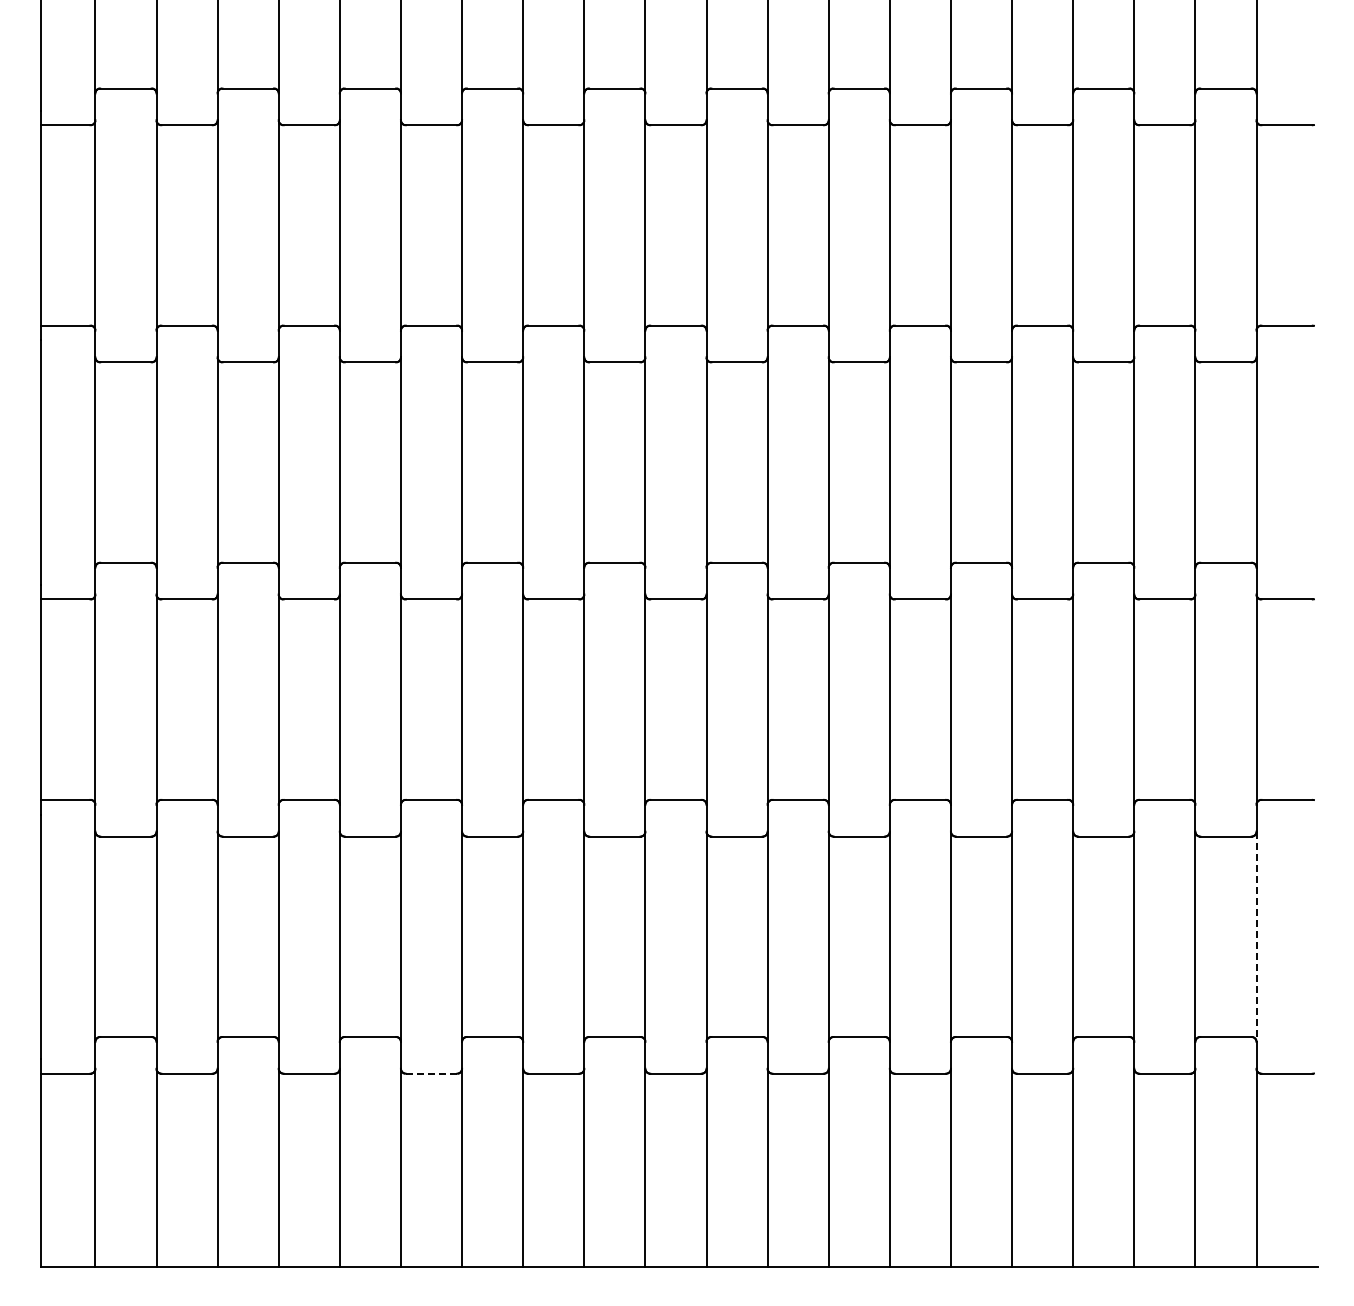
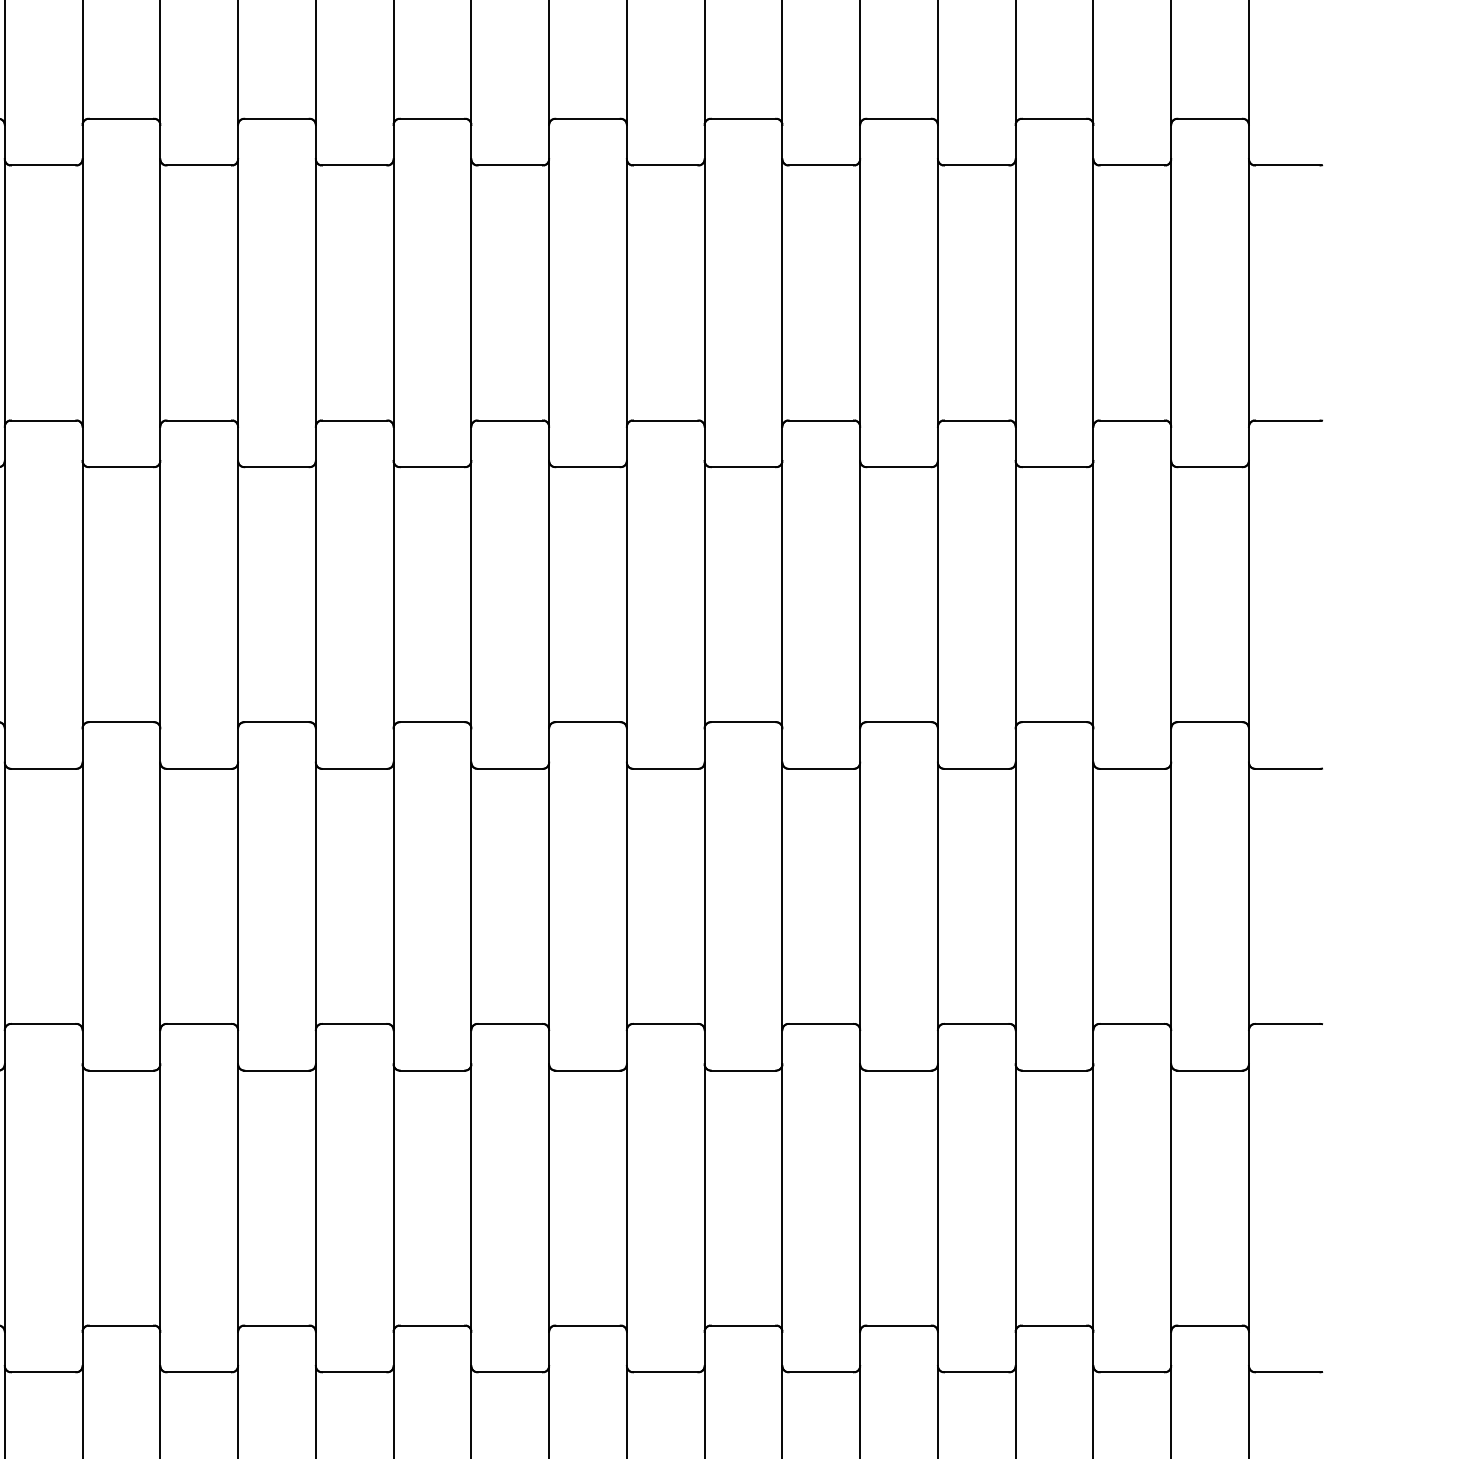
line: (1256, 937) -> (1248, 1199), dashed -> solid
line: (431, 1073) -> (199, 1372), dashed -> solid

